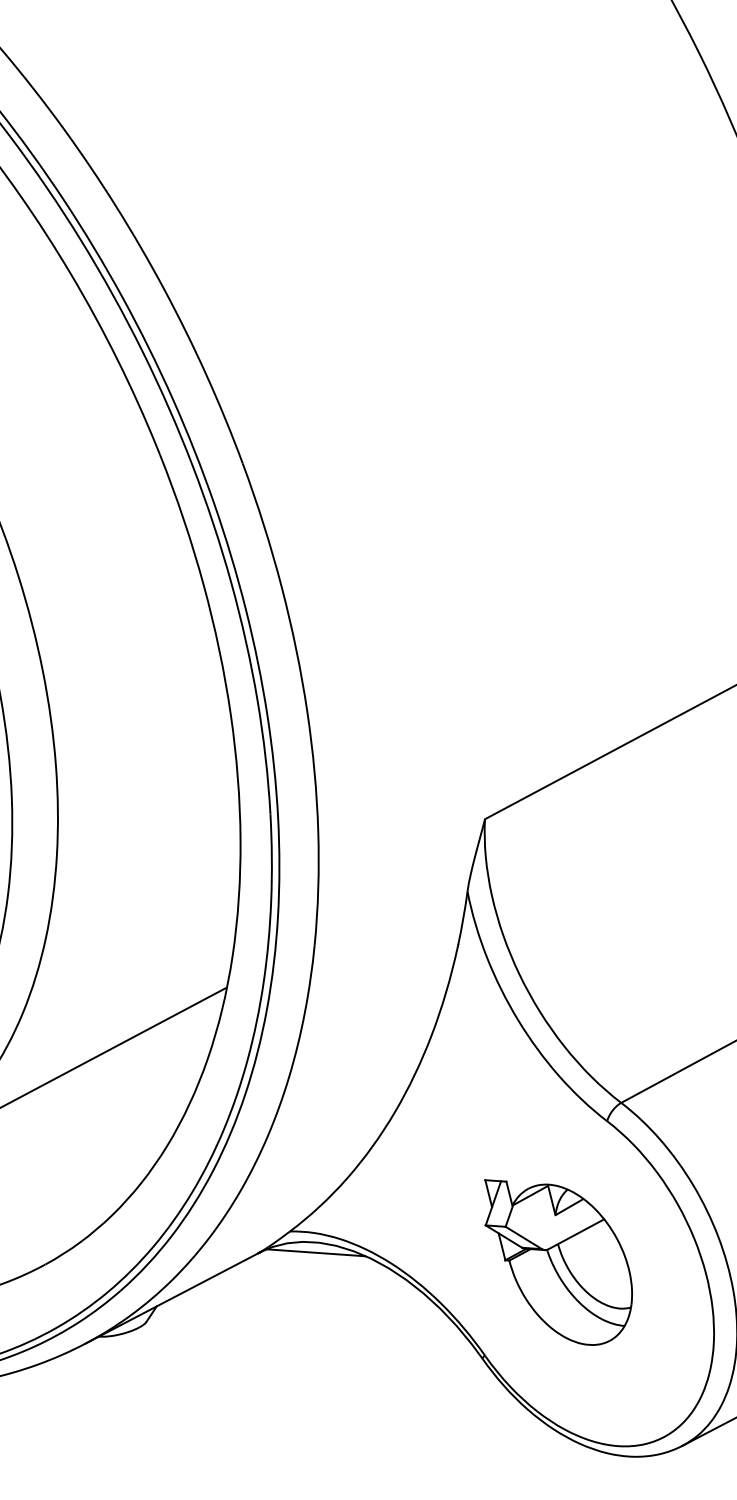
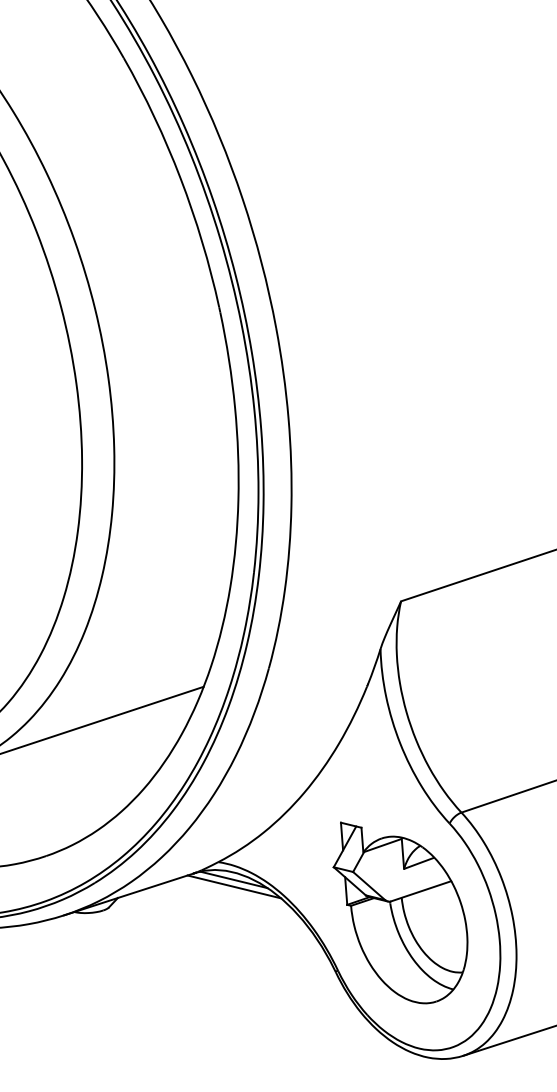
part: (559, 1258) -> (400, 912), size x1.43
line: (318, 1261) -> (234, 886), added

